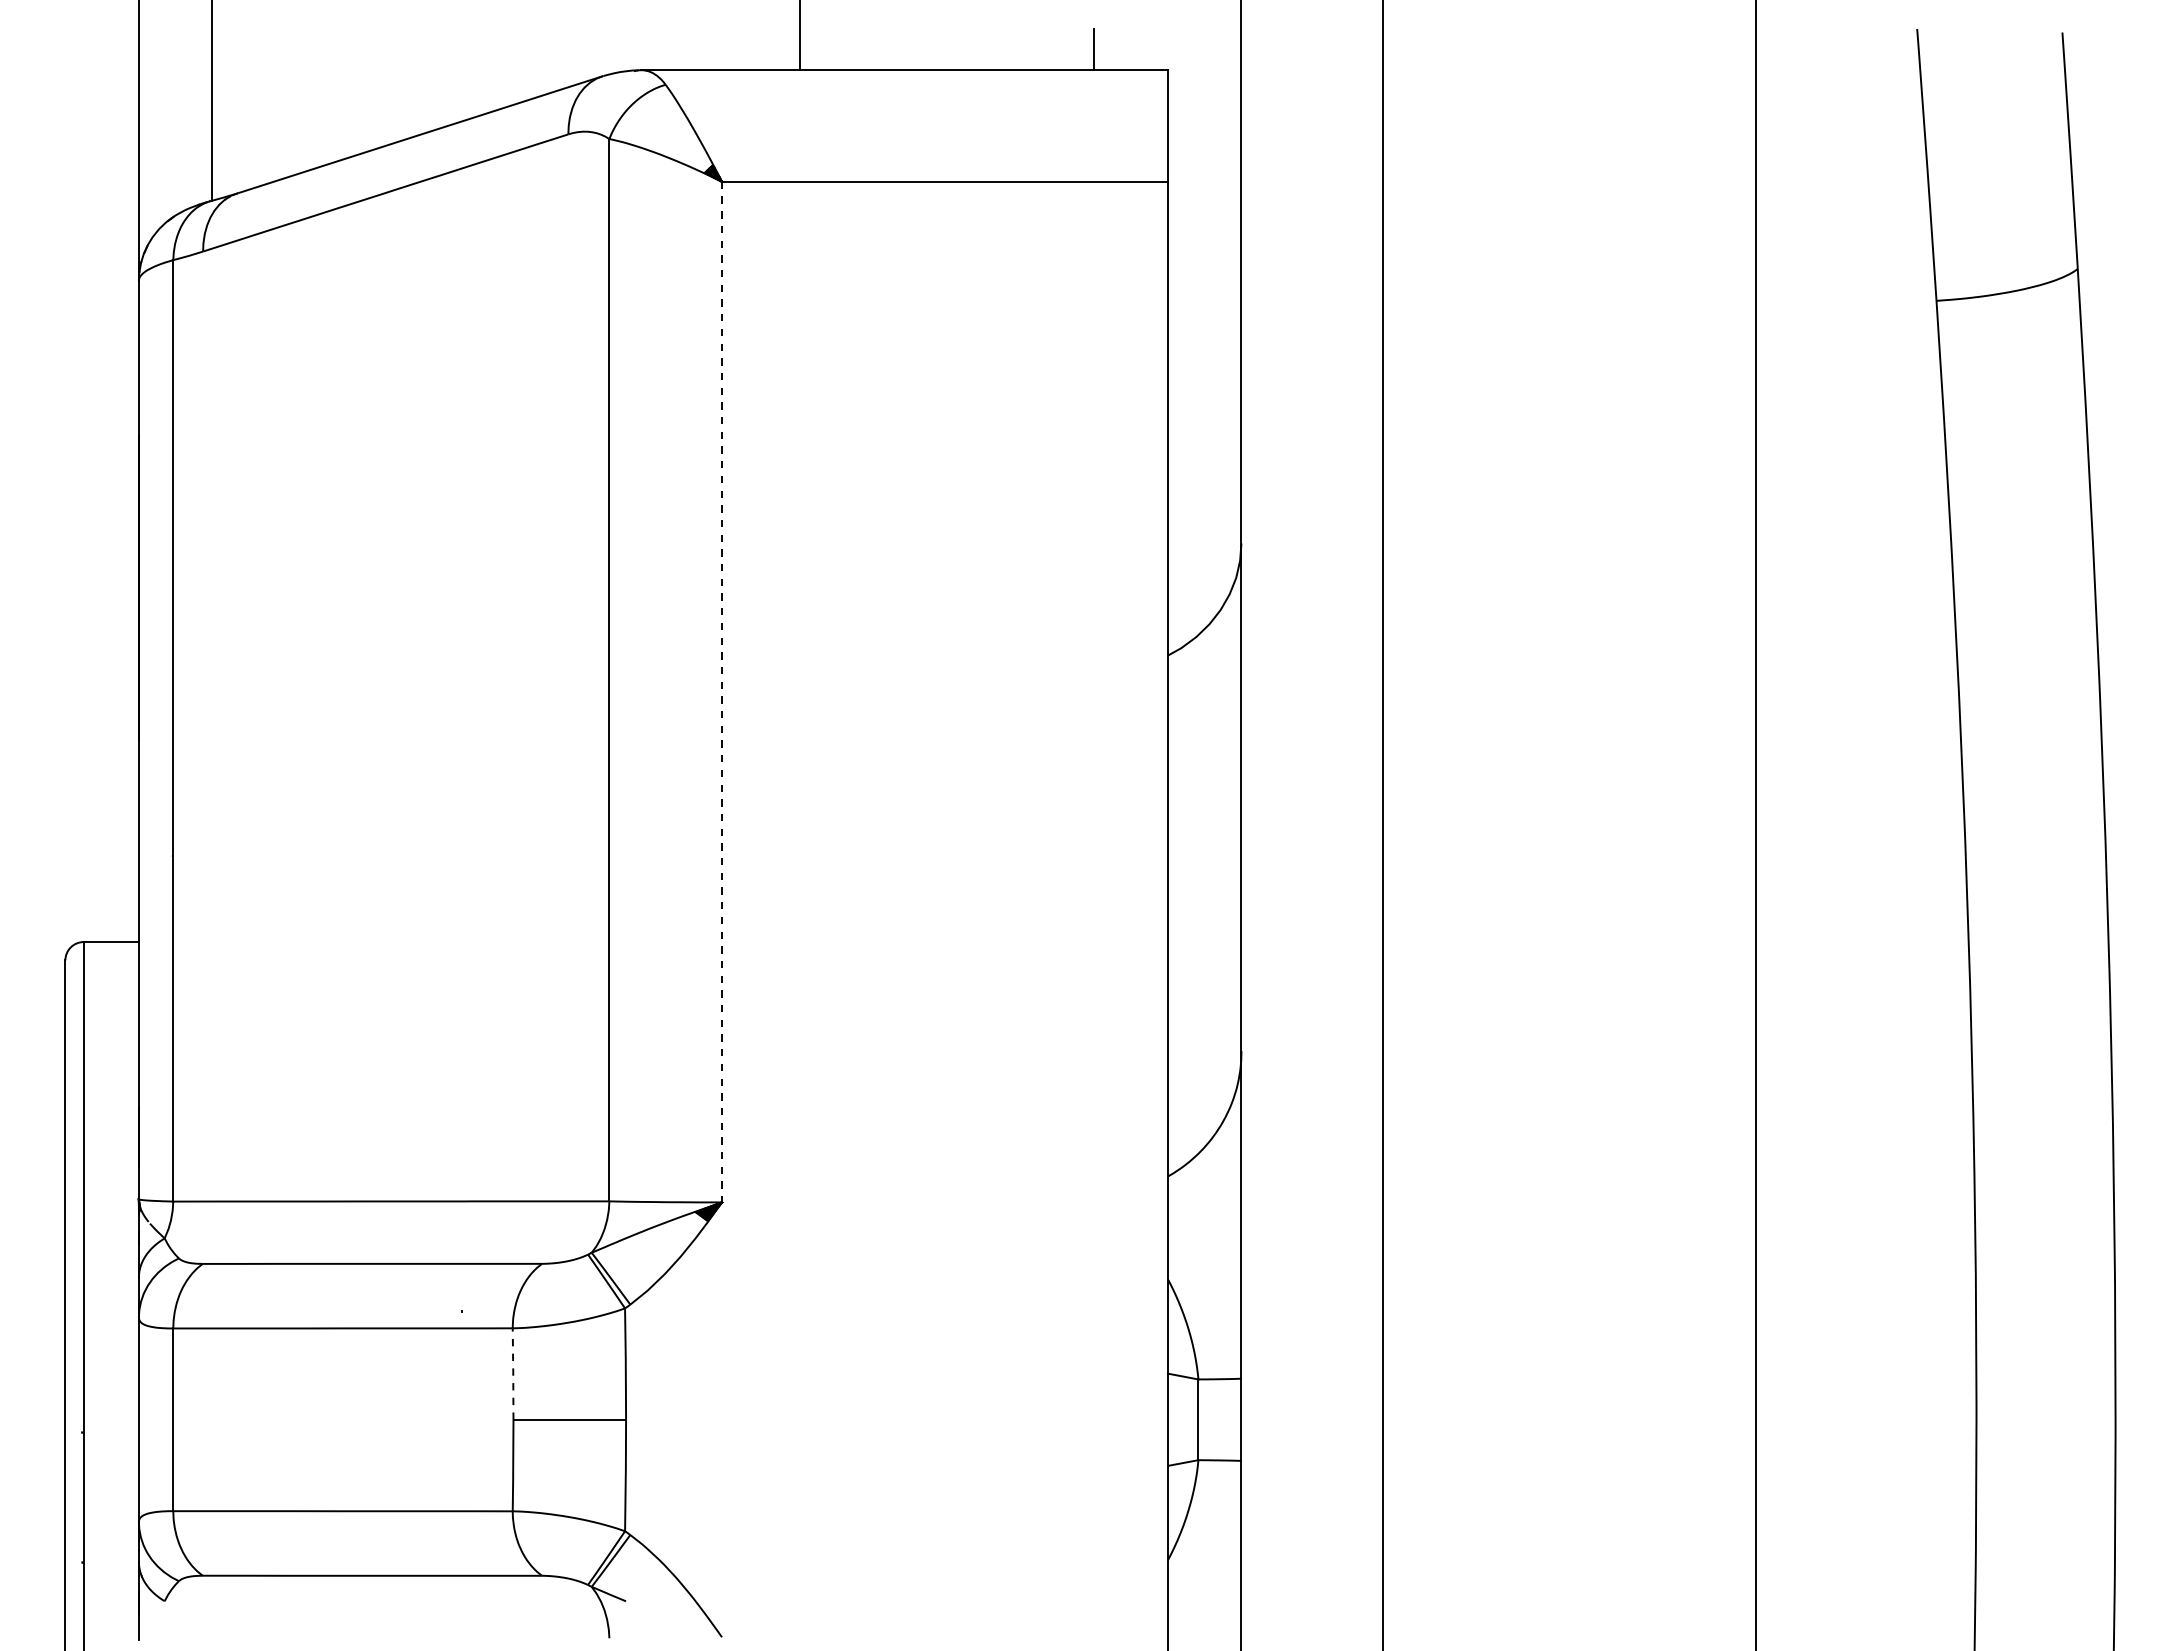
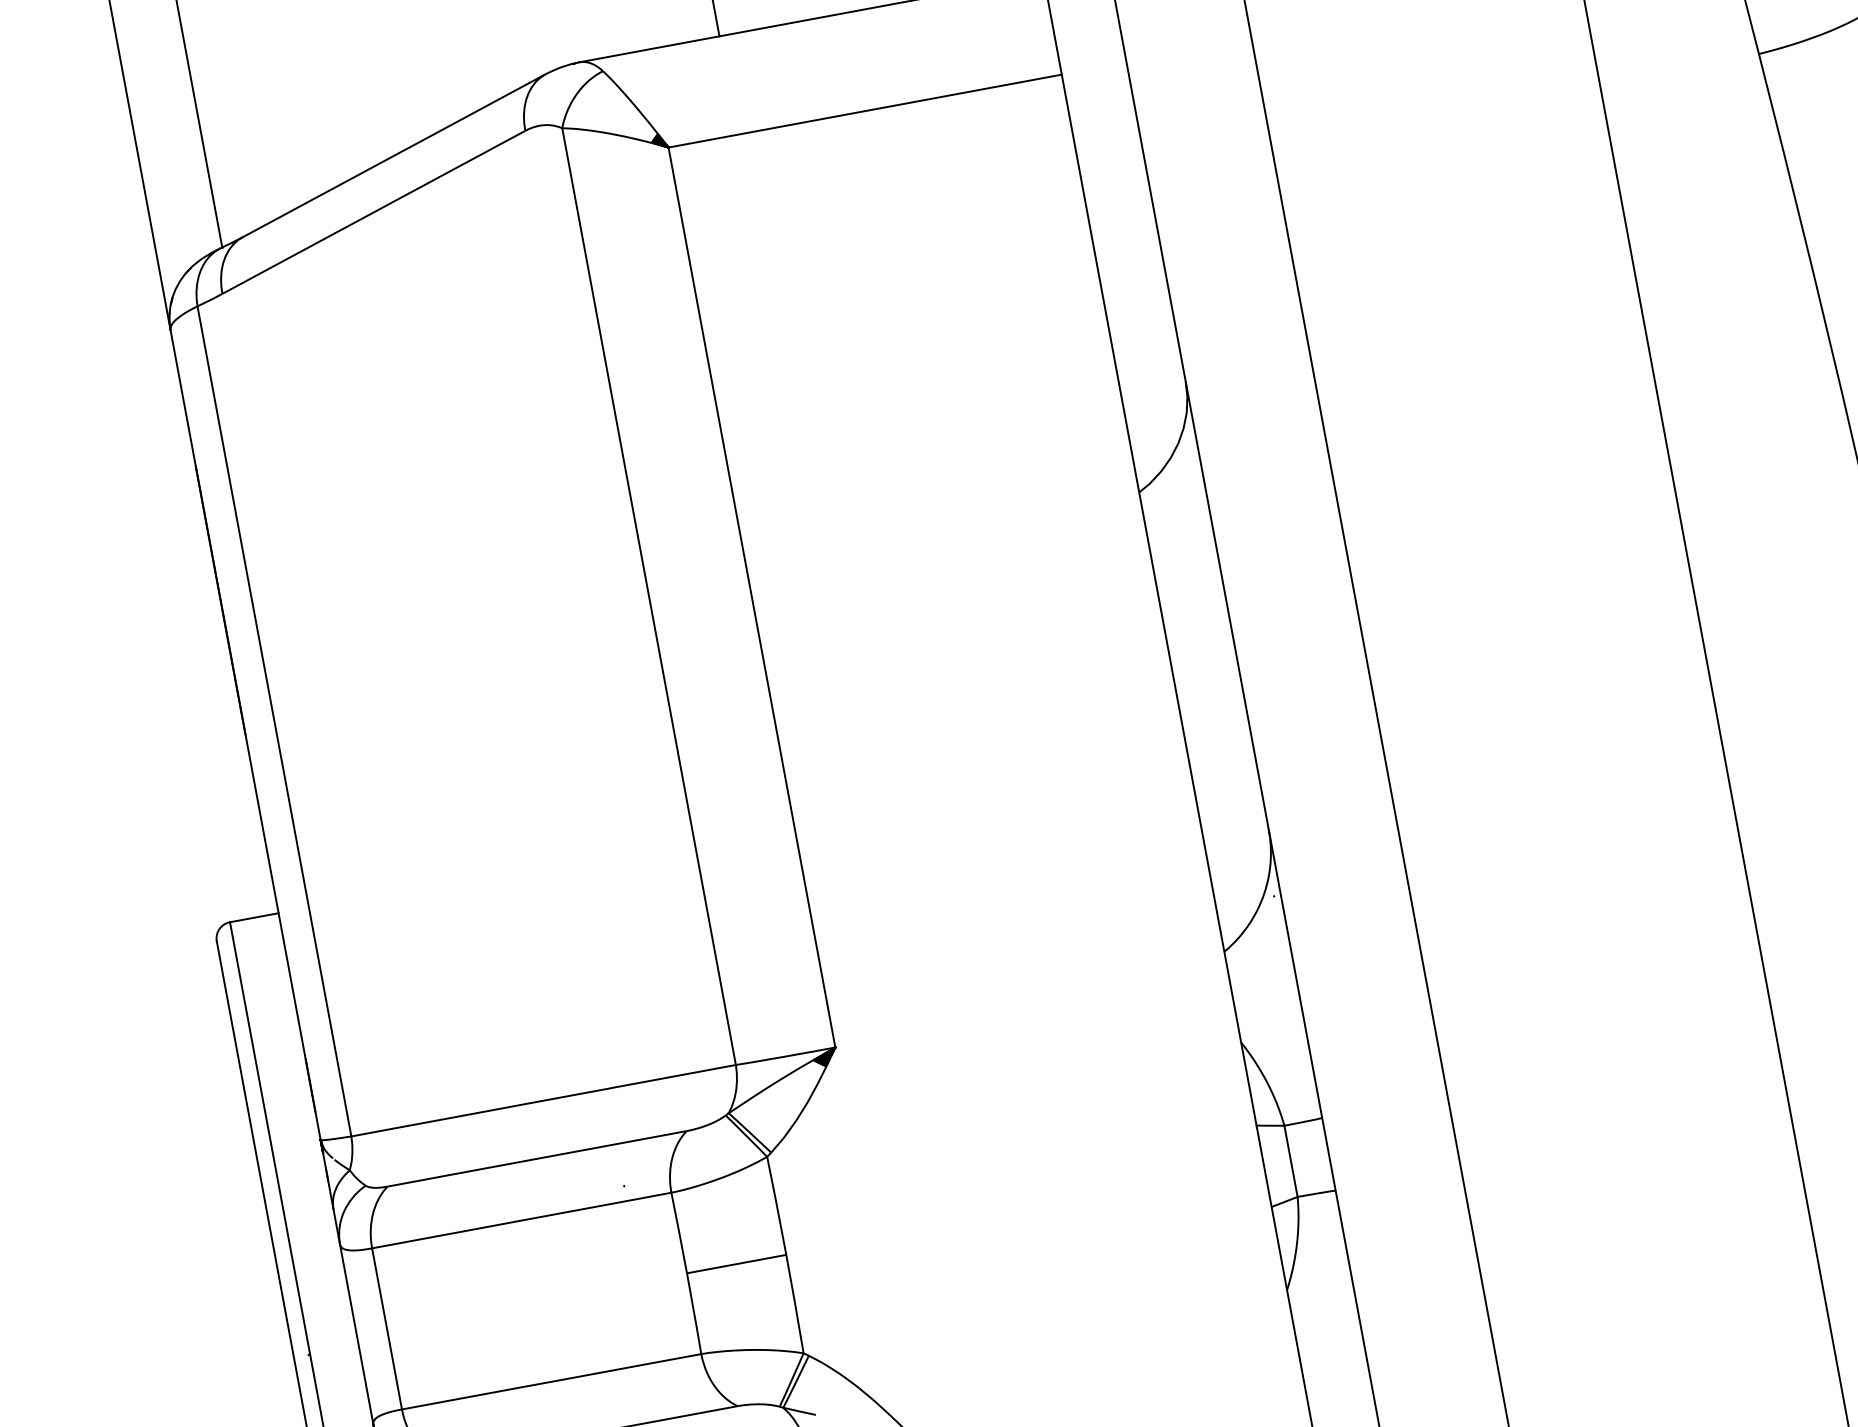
line: (722, 692) -> (752, 597), dashed -> solid
line: (513, 1371) -> (679, 1230), dashed -> solid

